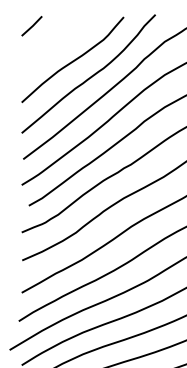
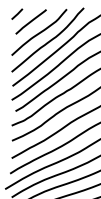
line: (56, 39) -> (30, 21), added

